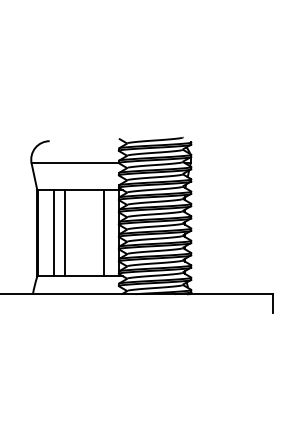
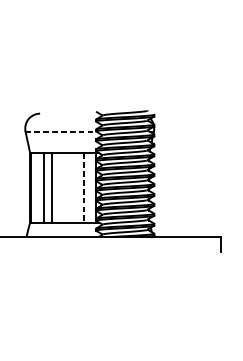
line: (75, 163) -> (60, 131), solid -> dashed
line: (103, 233) -> (83, 188), solid -> dashed

